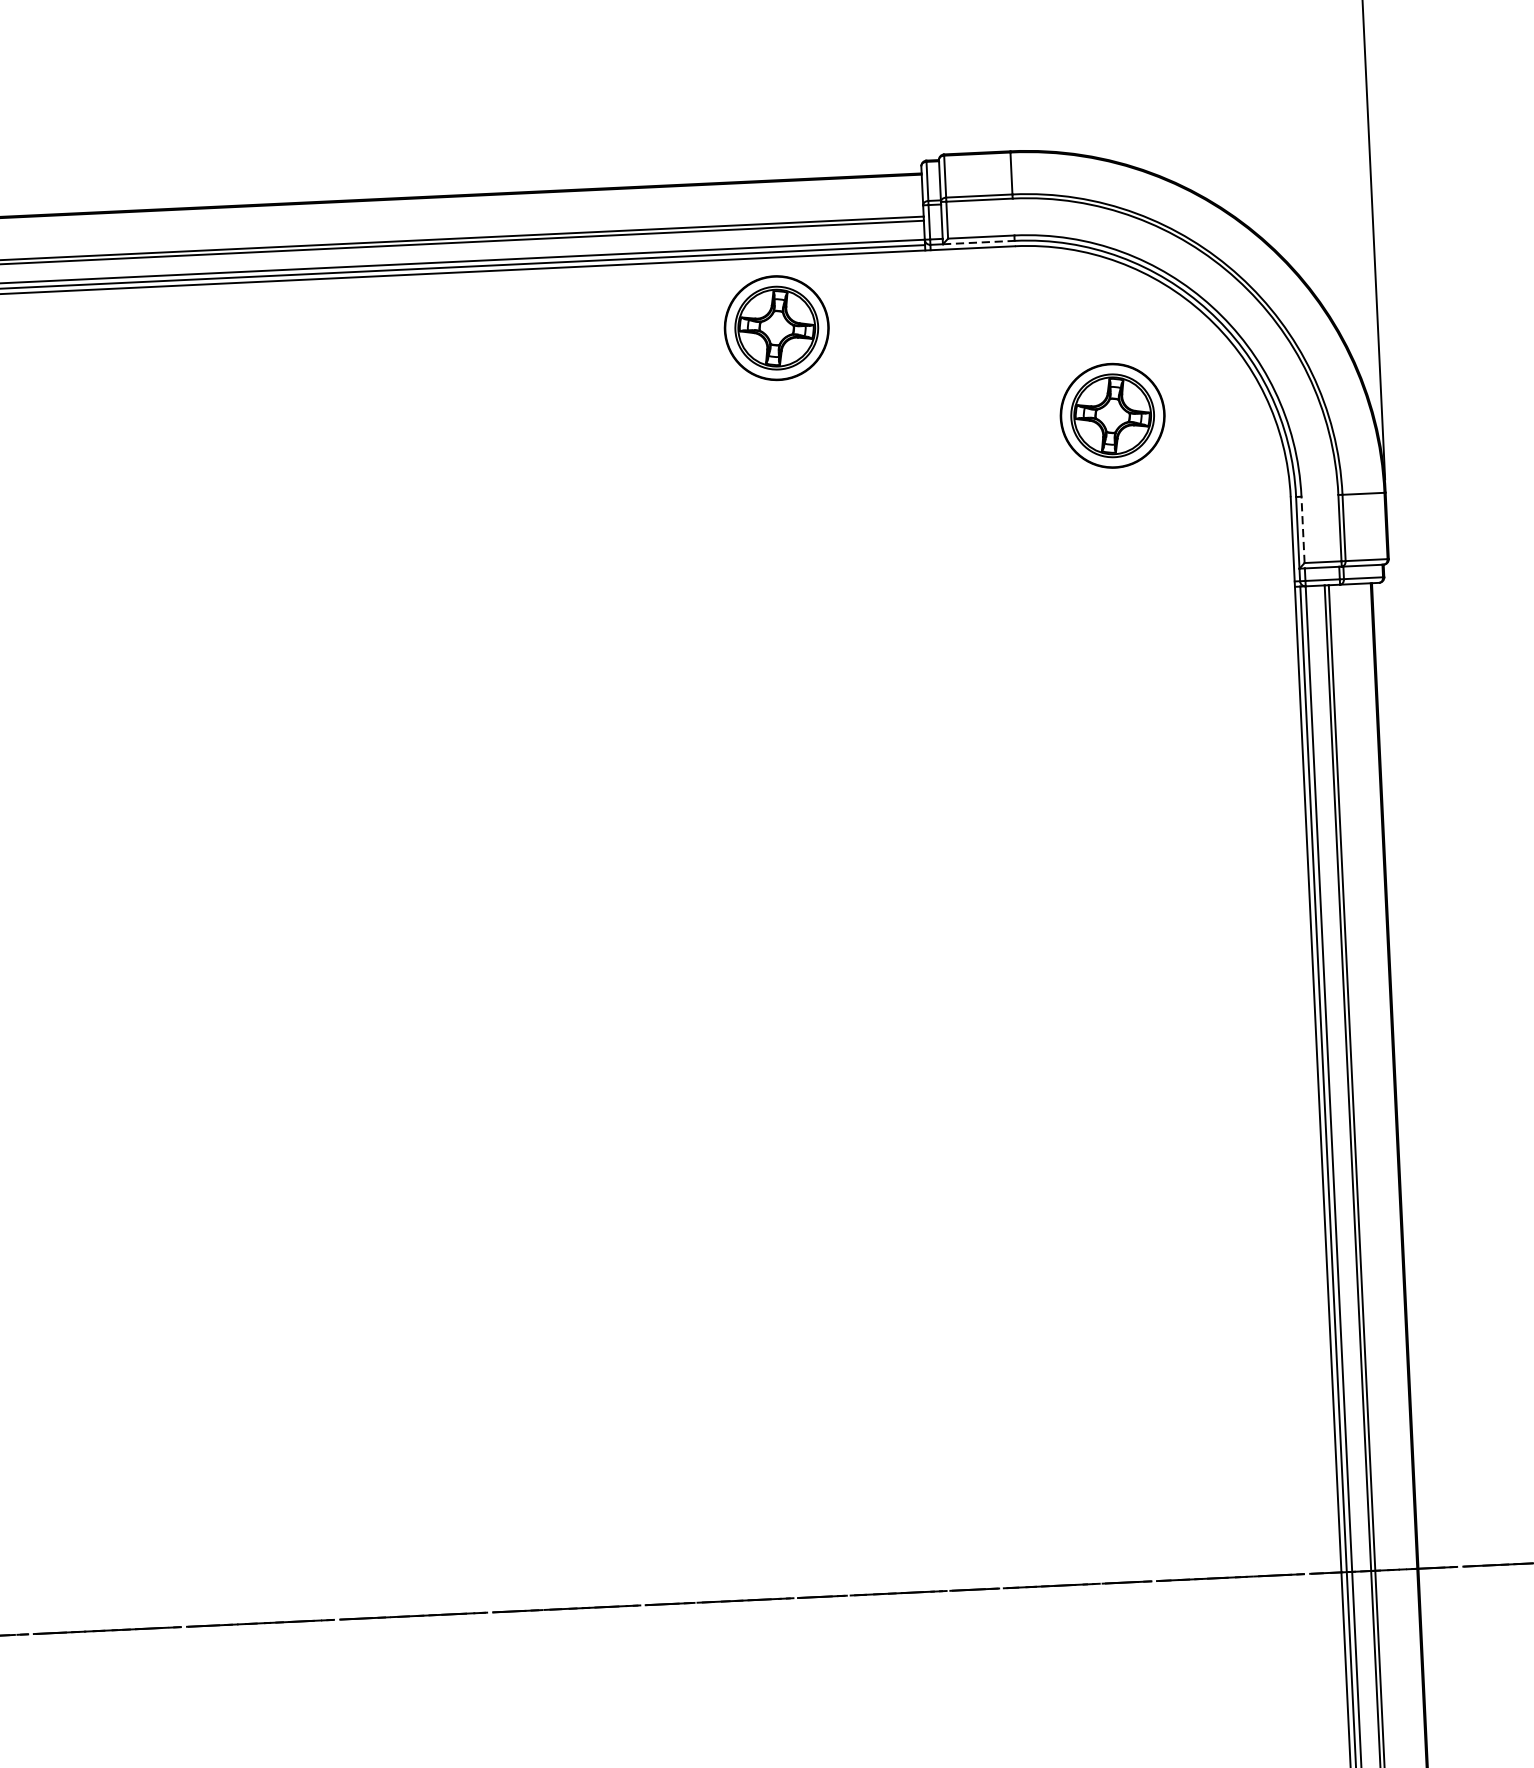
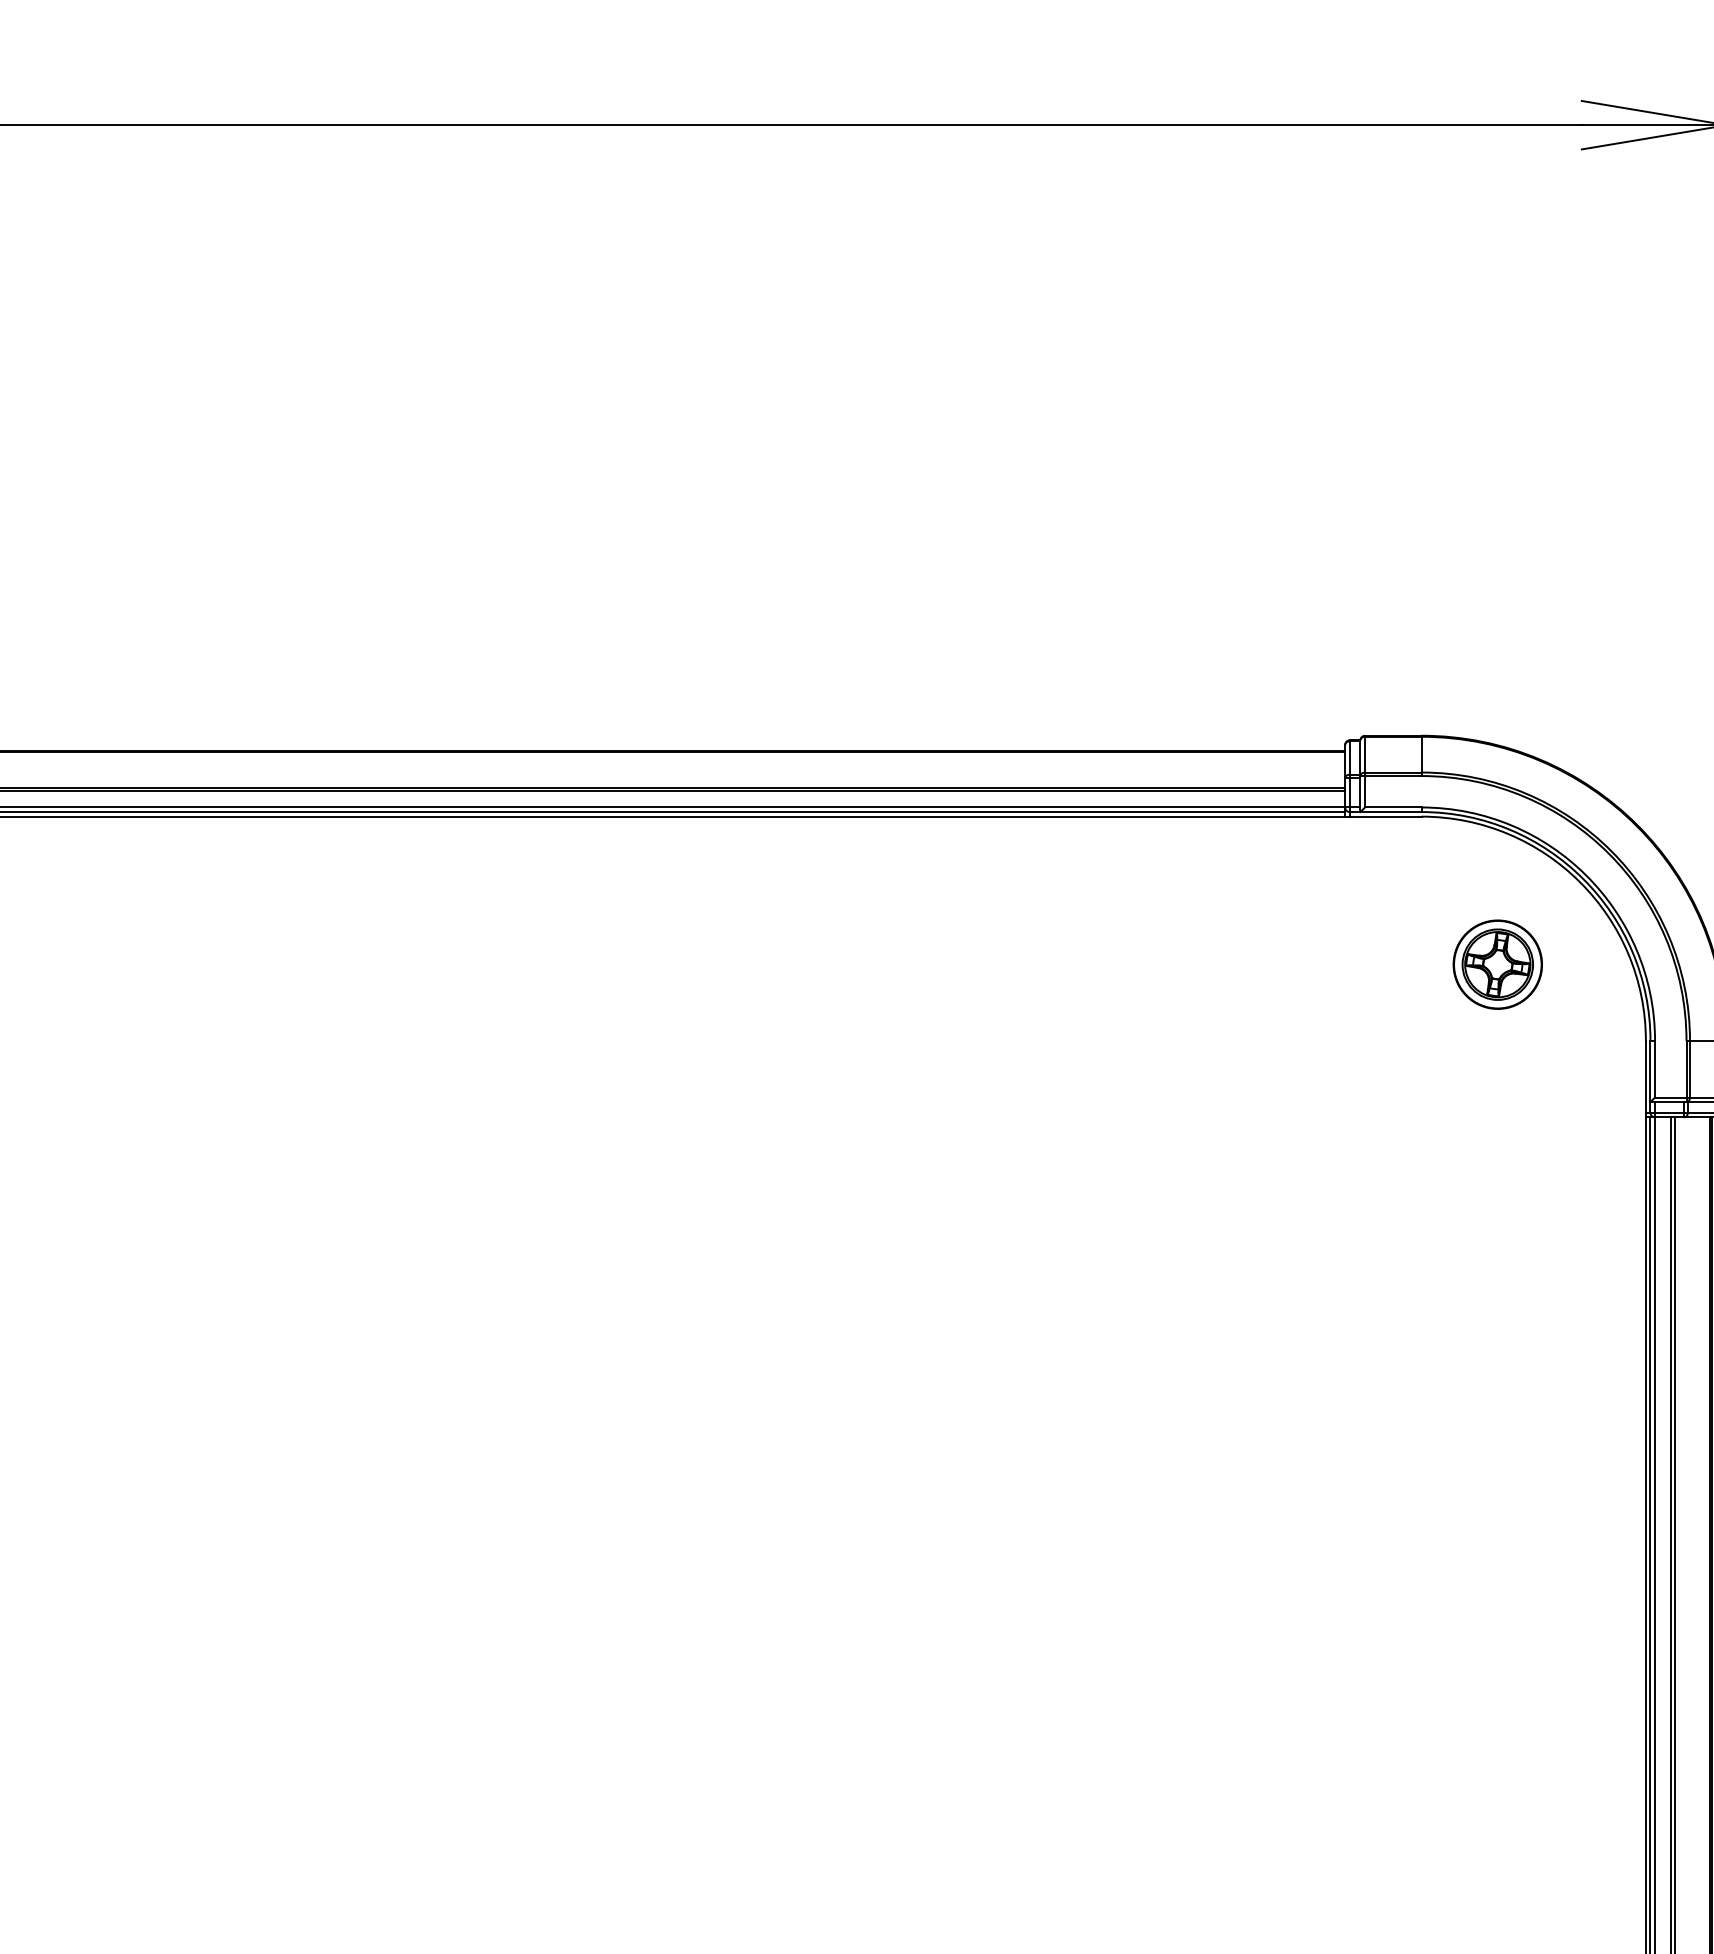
line: (978, 243) -> (1390, 812), dashed -> solid
part: (776, 327) -> (1215, 876), removed
line: (1303, 528) -> (1655, 1068), dashed -> solid

